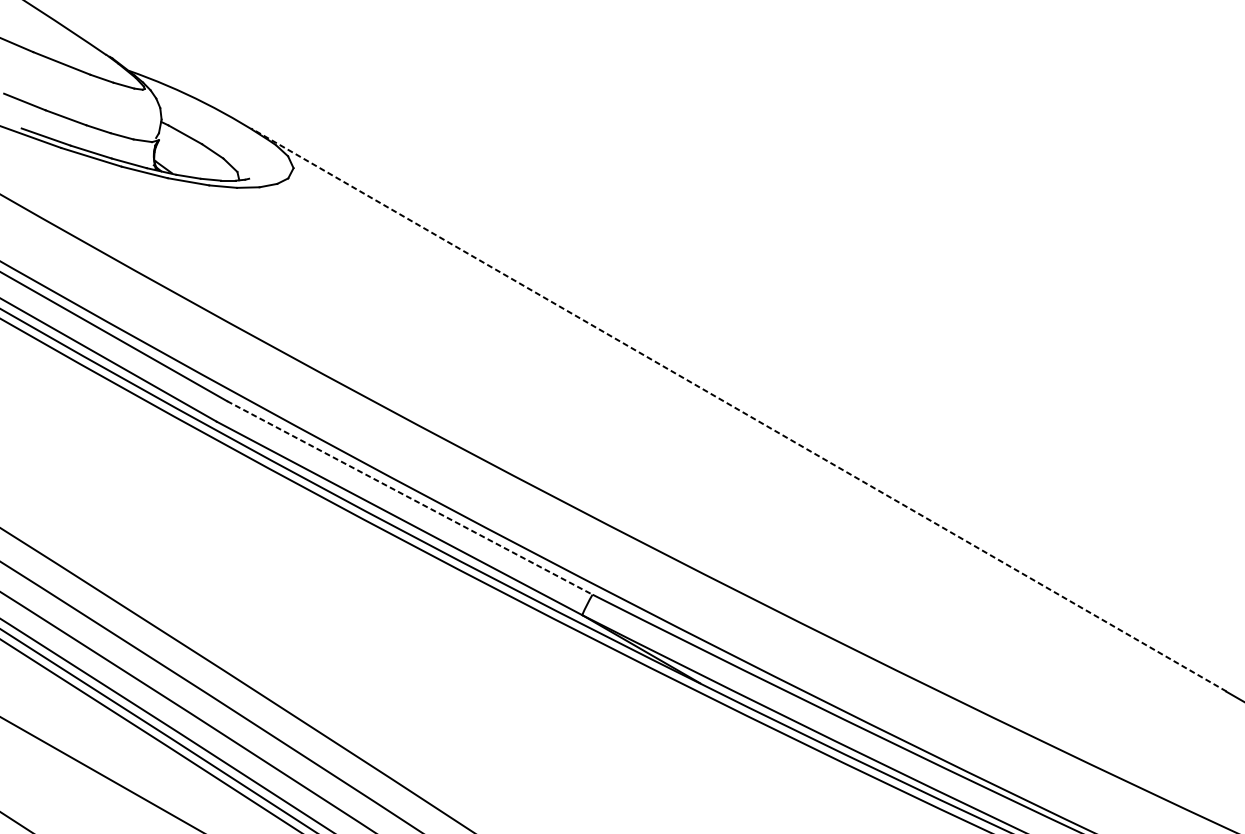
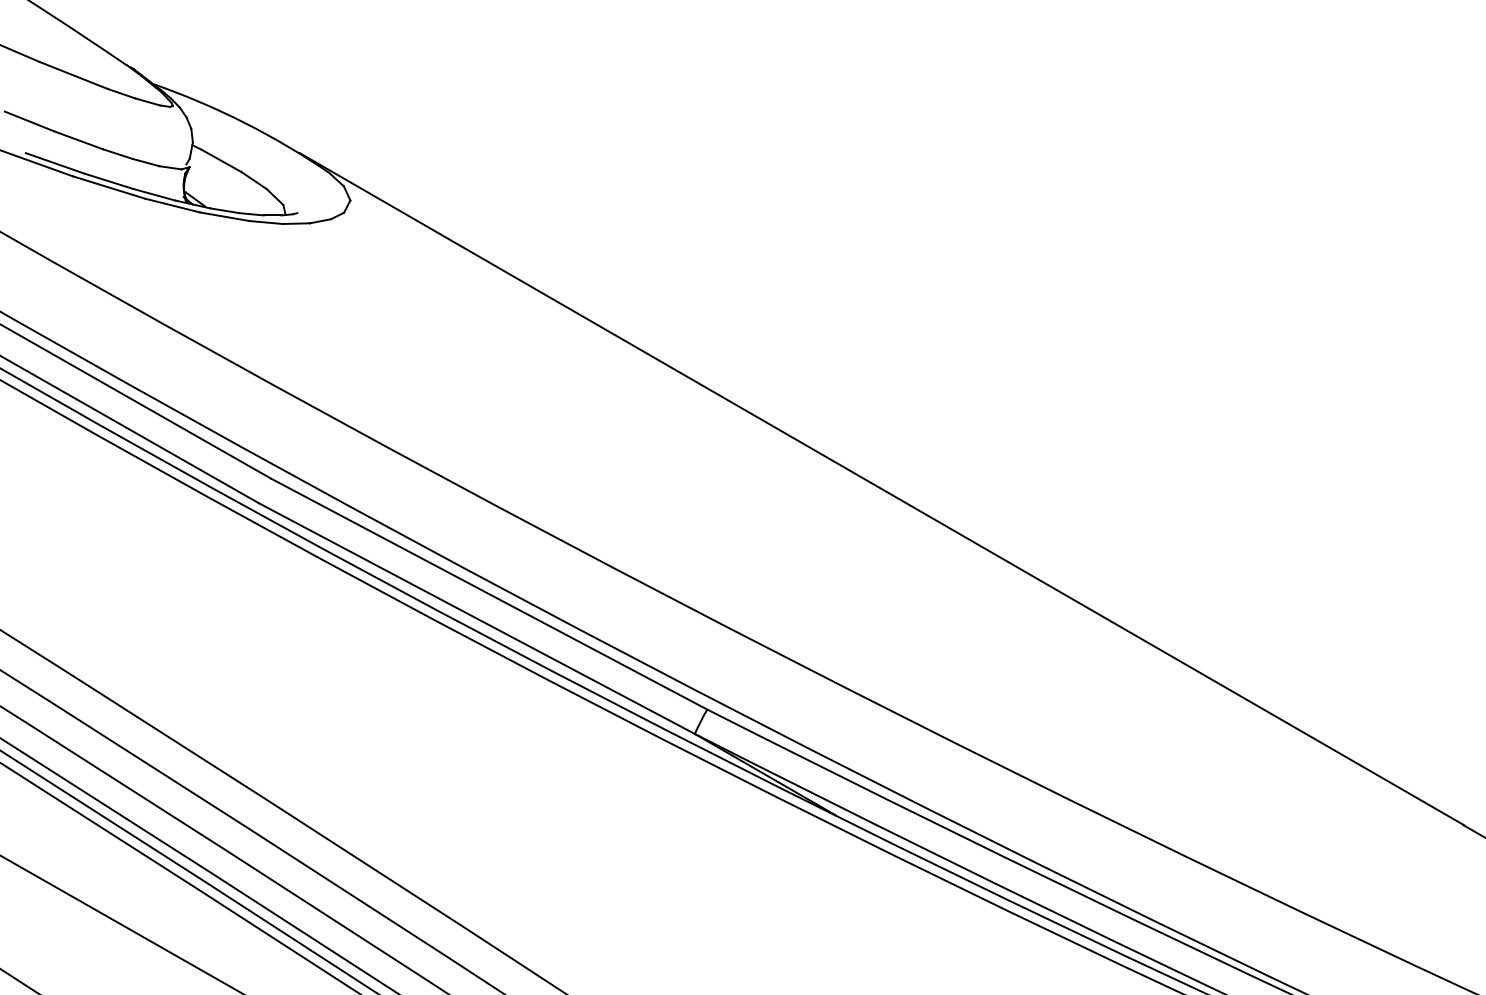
line: (738, 409) -> (881, 488), dashed -> solid
line: (410, 498) -> (489, 594), dashed -> solid

